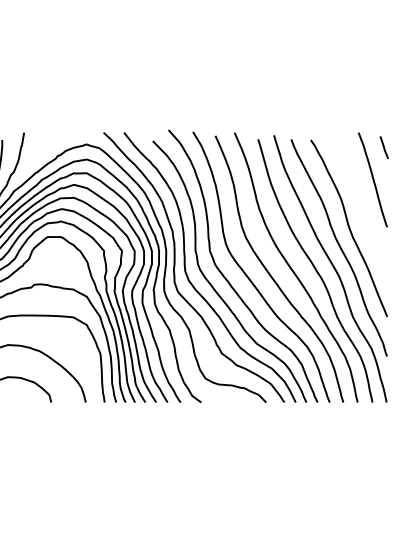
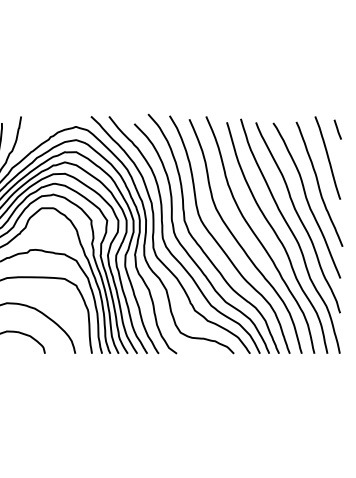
curve: (362, 208) -> (318, 183), added

